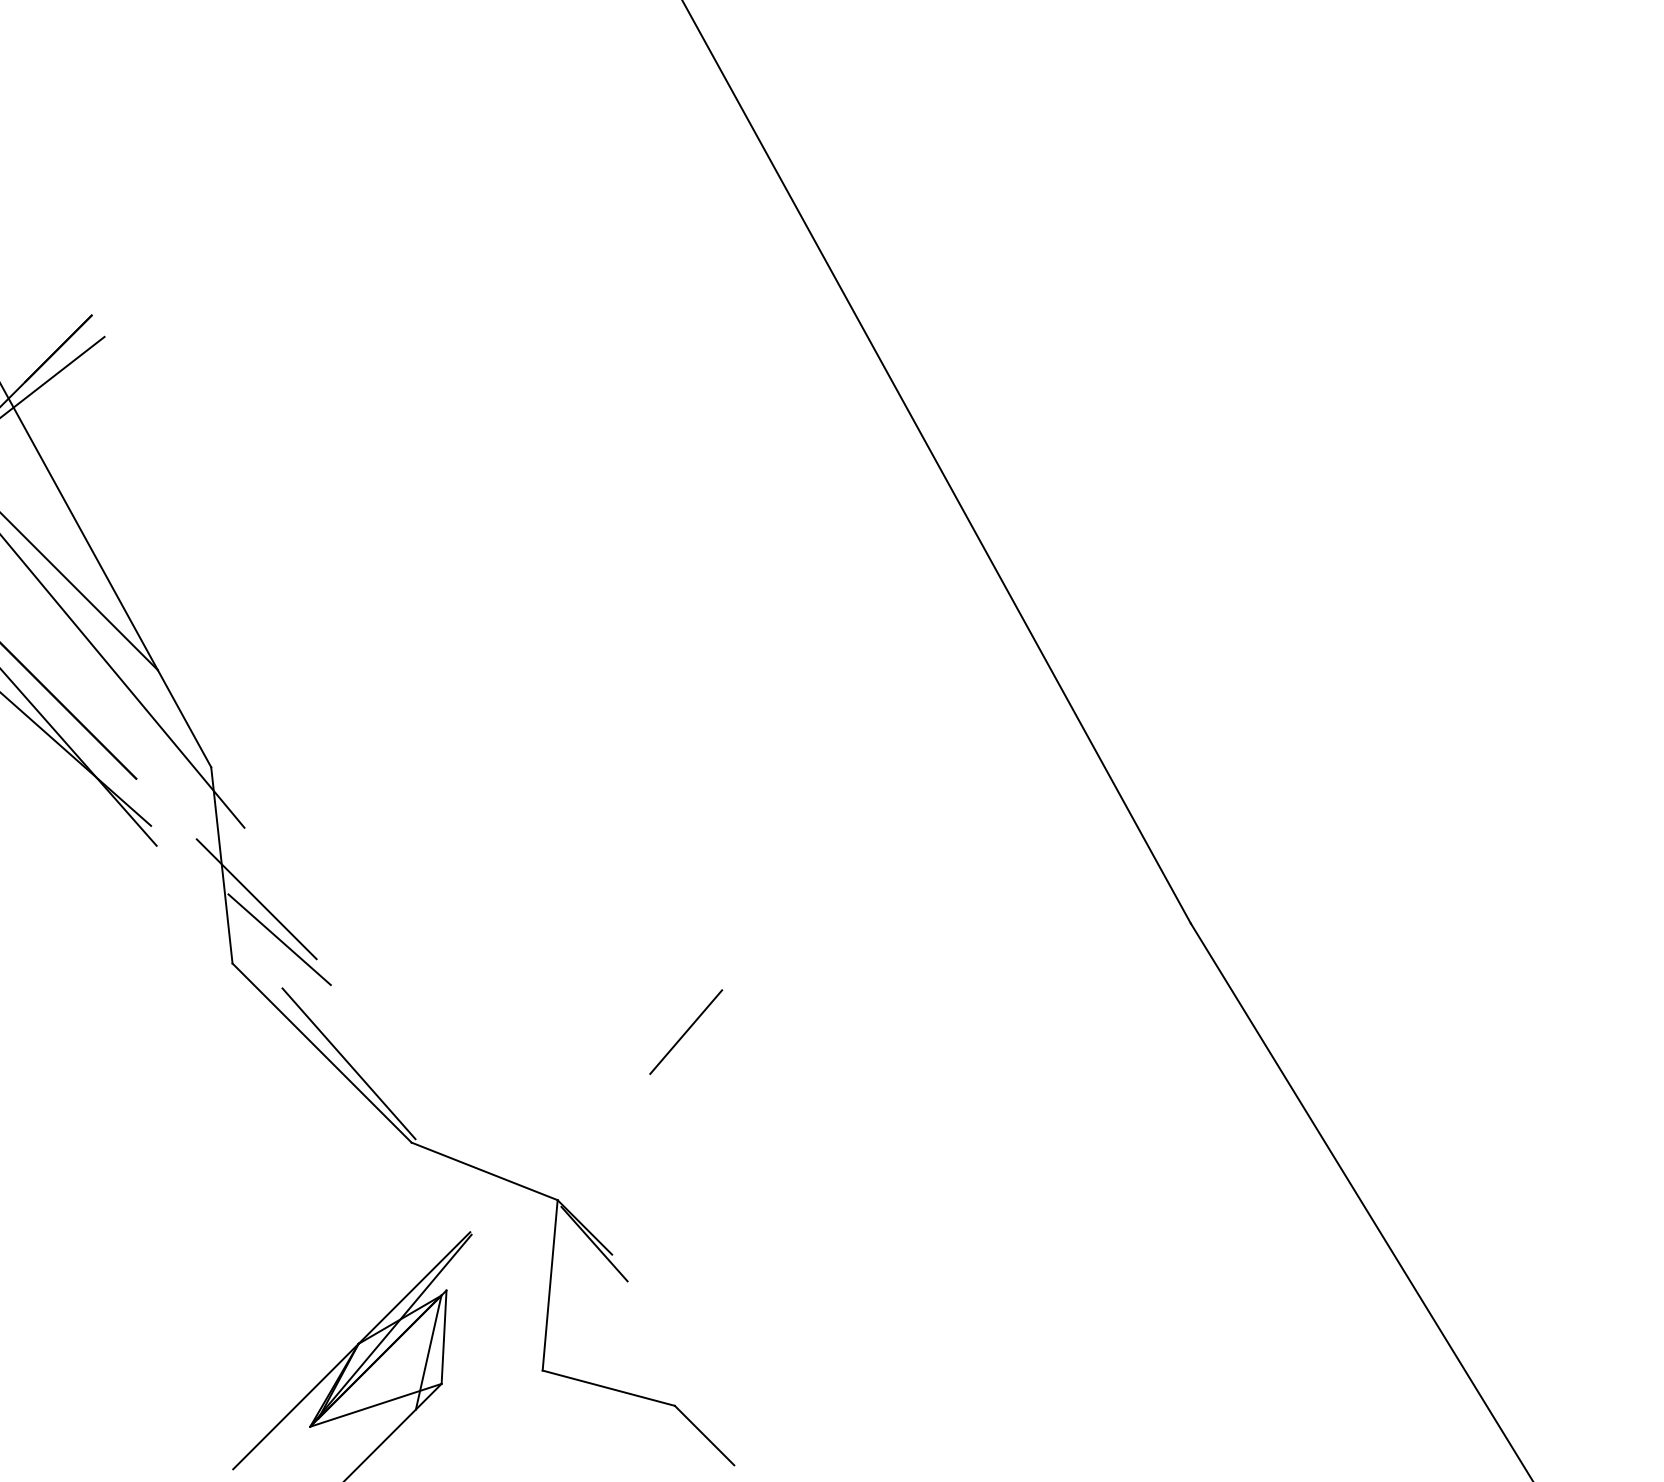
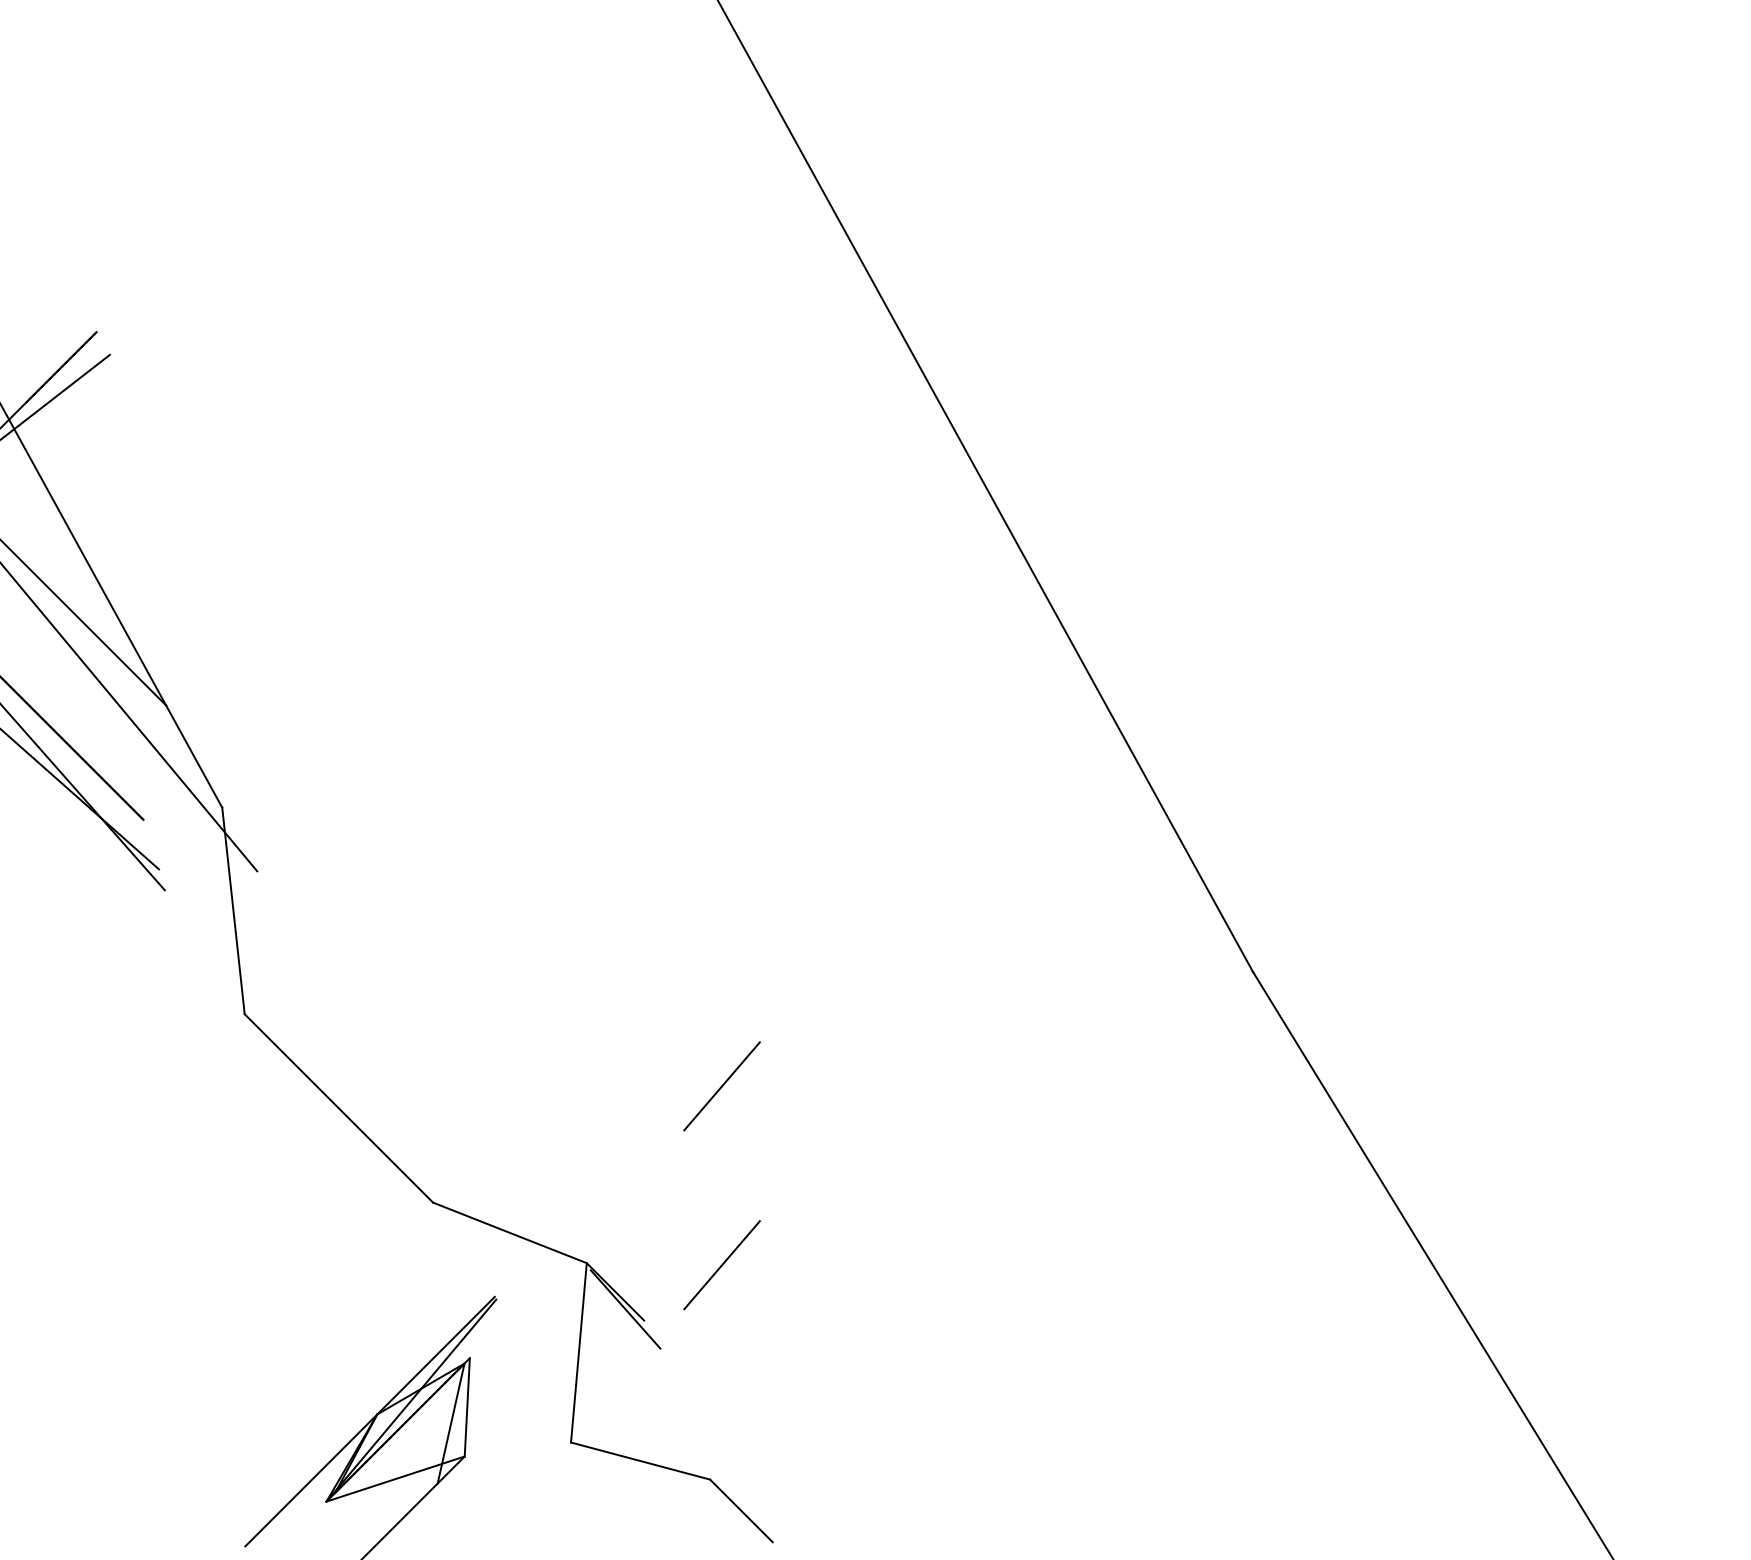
line: (256, 899) -> (269, 946), removed
line: (279, 939) -> (294, 988), removed
line: (348, 1063) -> (366, 1119), removed
line: (686, 1201) -> (722, 1264), added

